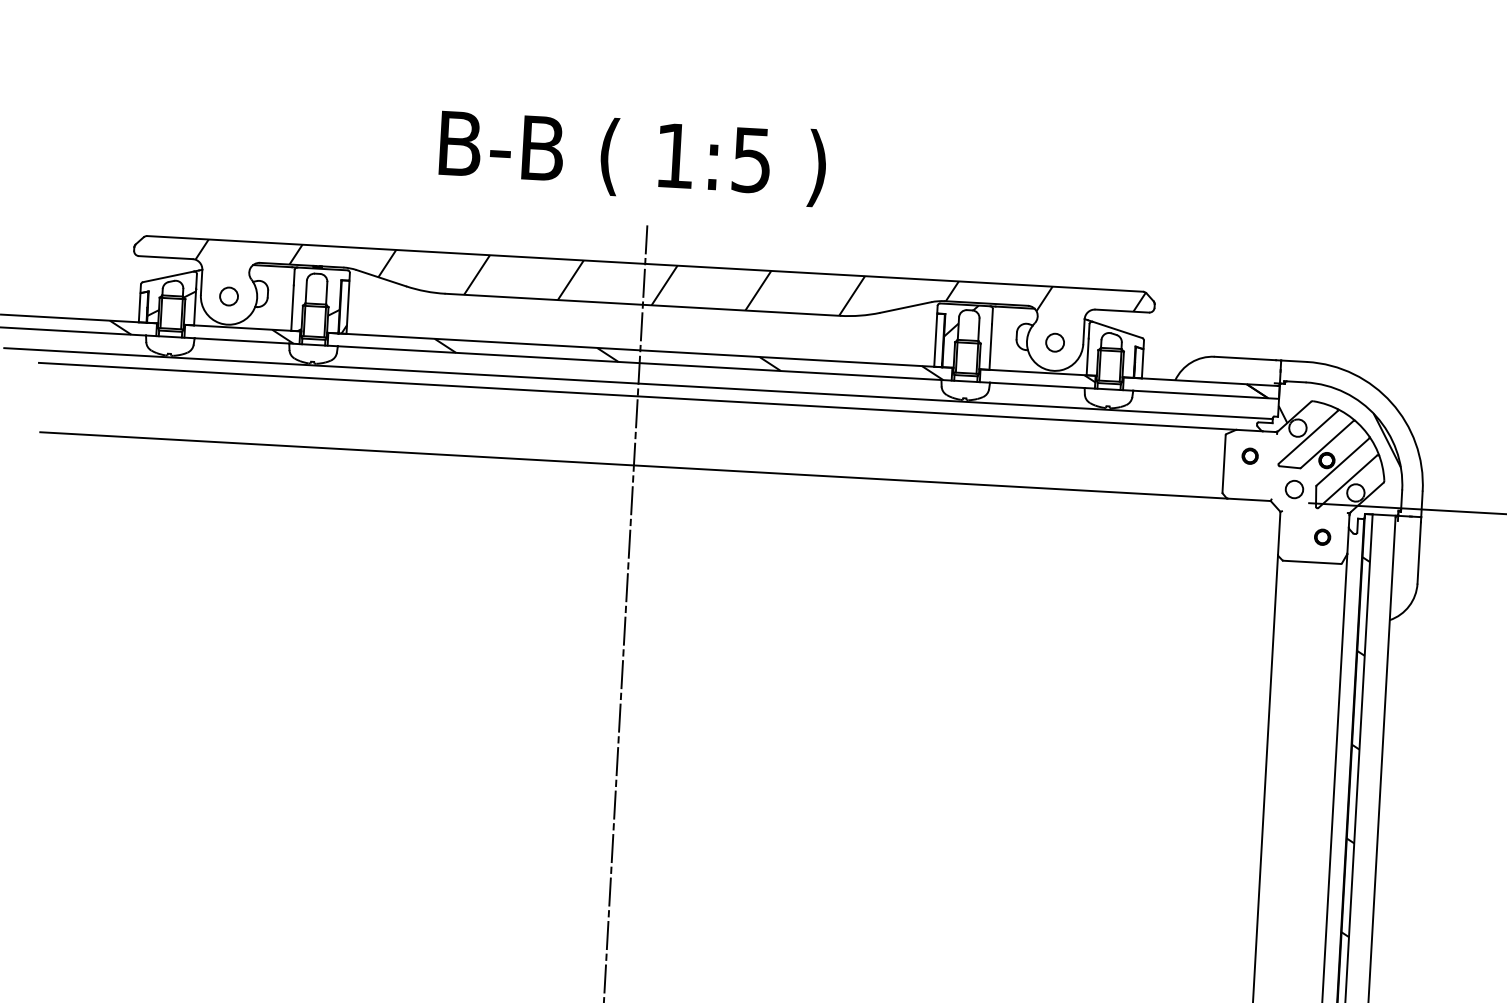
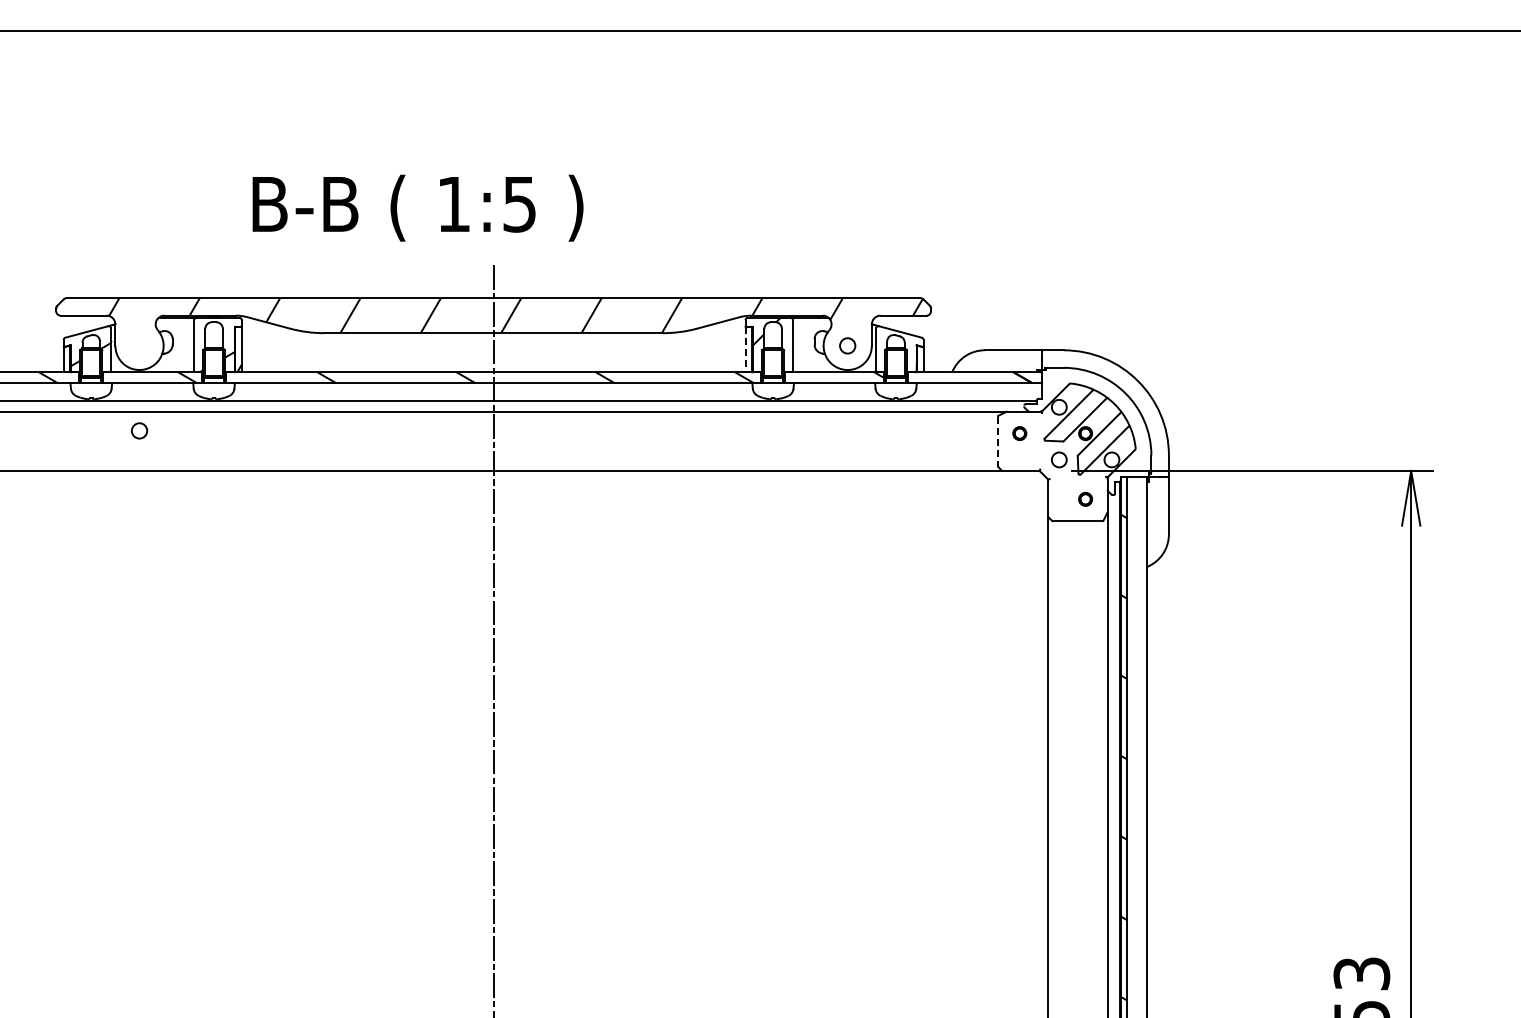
text: (632, 157) -> (417, 207), moved
circle: (229, 296) -> (139, 430), moved
line: (935, 341) -> (745, 350), solid -> dashed
hatch: (1339, 436) -> (1095, 412), removed
line: (1223, 464) -> (997, 441), solid -> dashed

